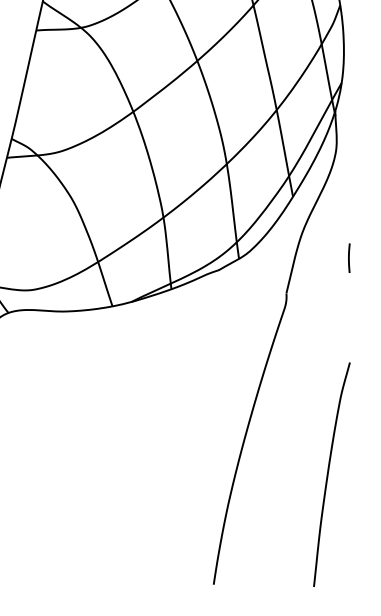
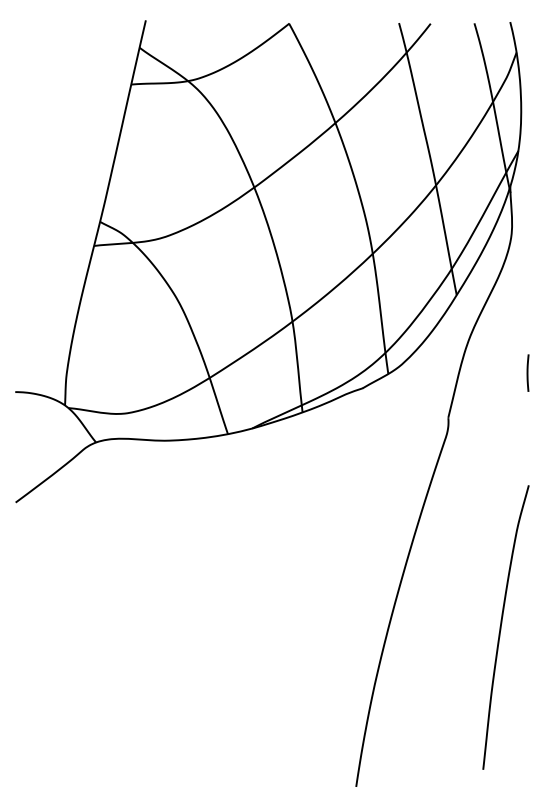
curve: (328, 474) -> (501, 627), moved

